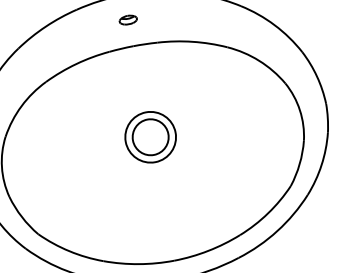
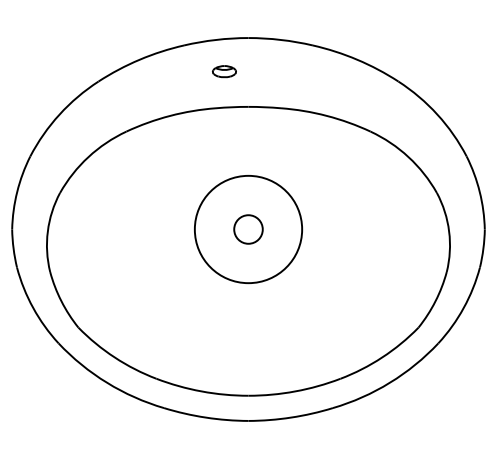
part: (128, 19) -> (224, 71), moved
circle: (150, 137) -> (248, 229), size x0.6
circle: (150, 137) -> (248, 229), size x1.6

